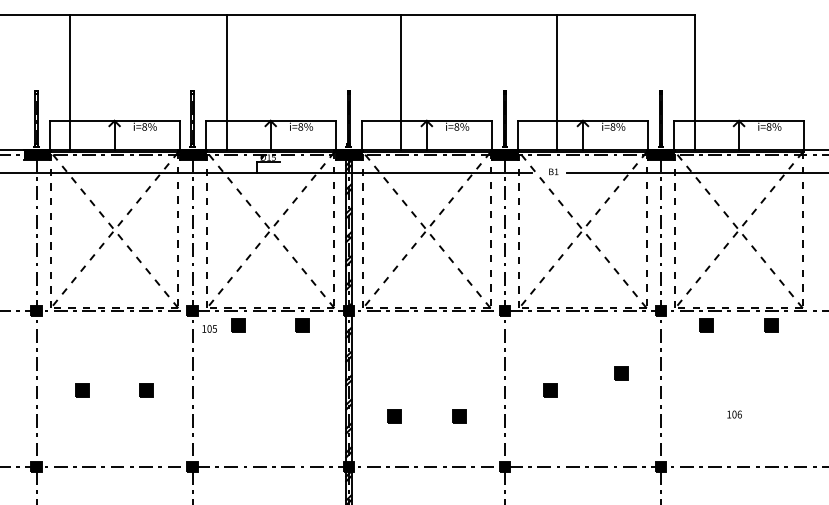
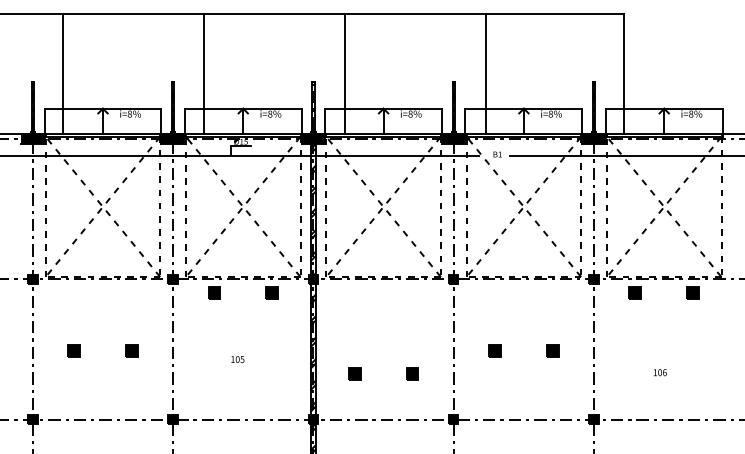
line: (401, 82) -> (345, 74), moved
line: (557, 82) -> (485, 74), moved
text: (209, 328) -> (237, 359), moved
part: (621, 373) -> (553, 351), moved

